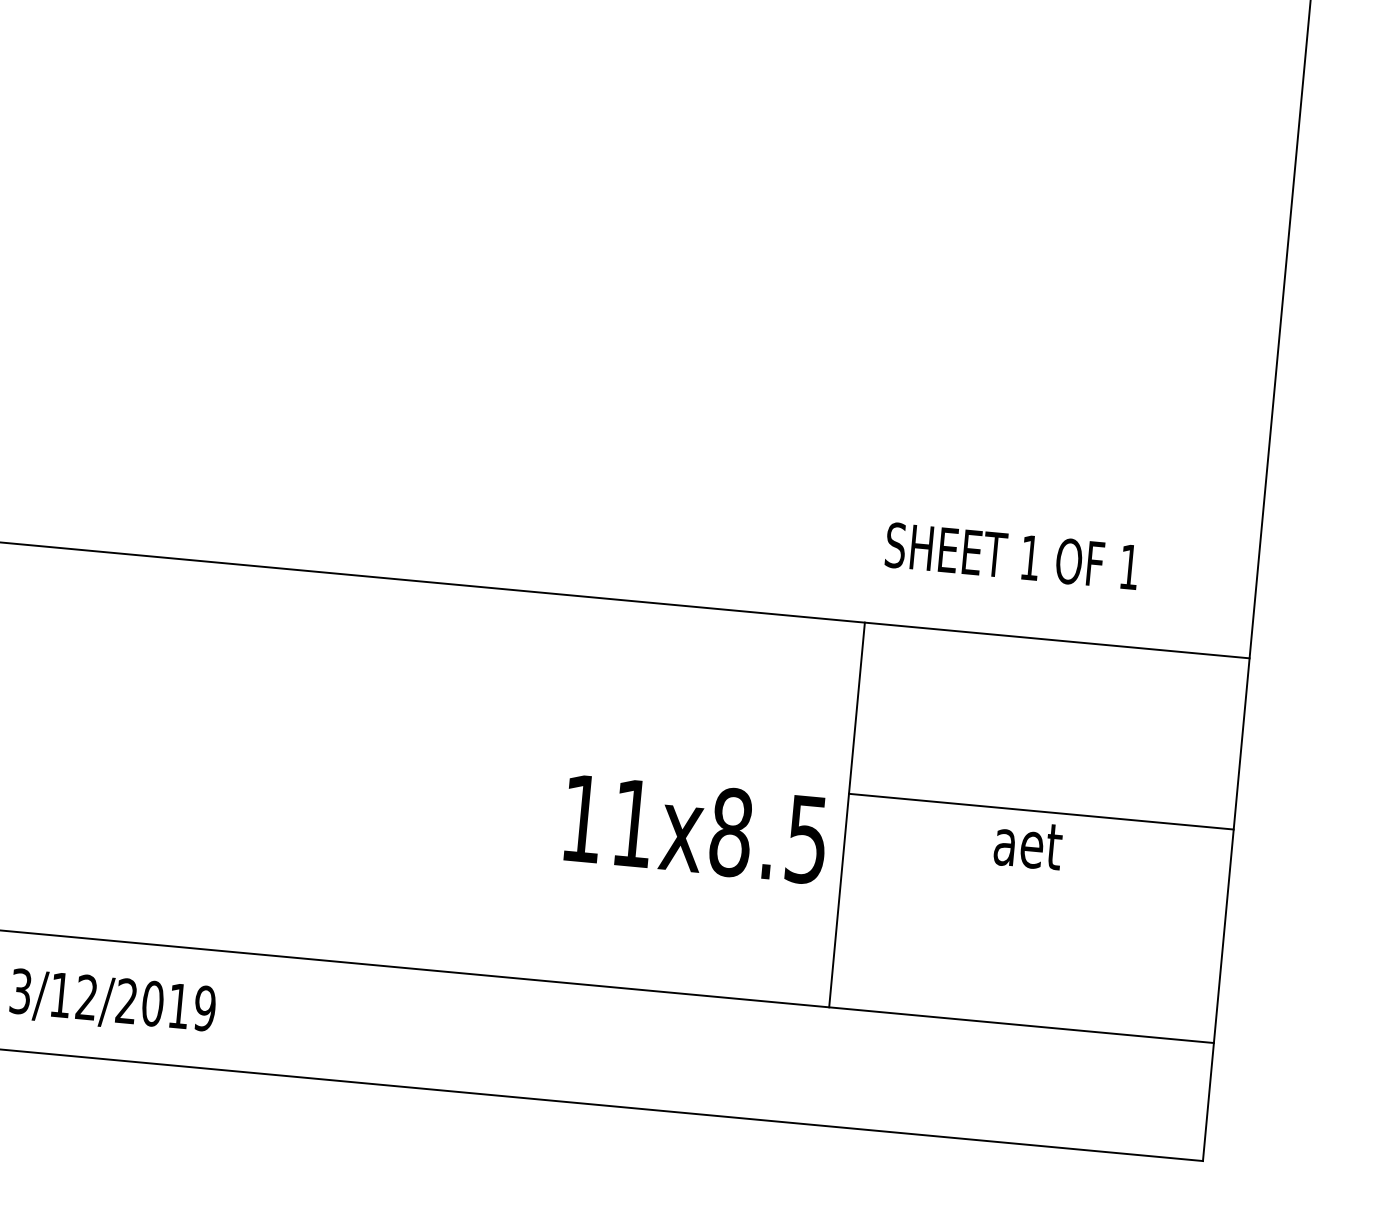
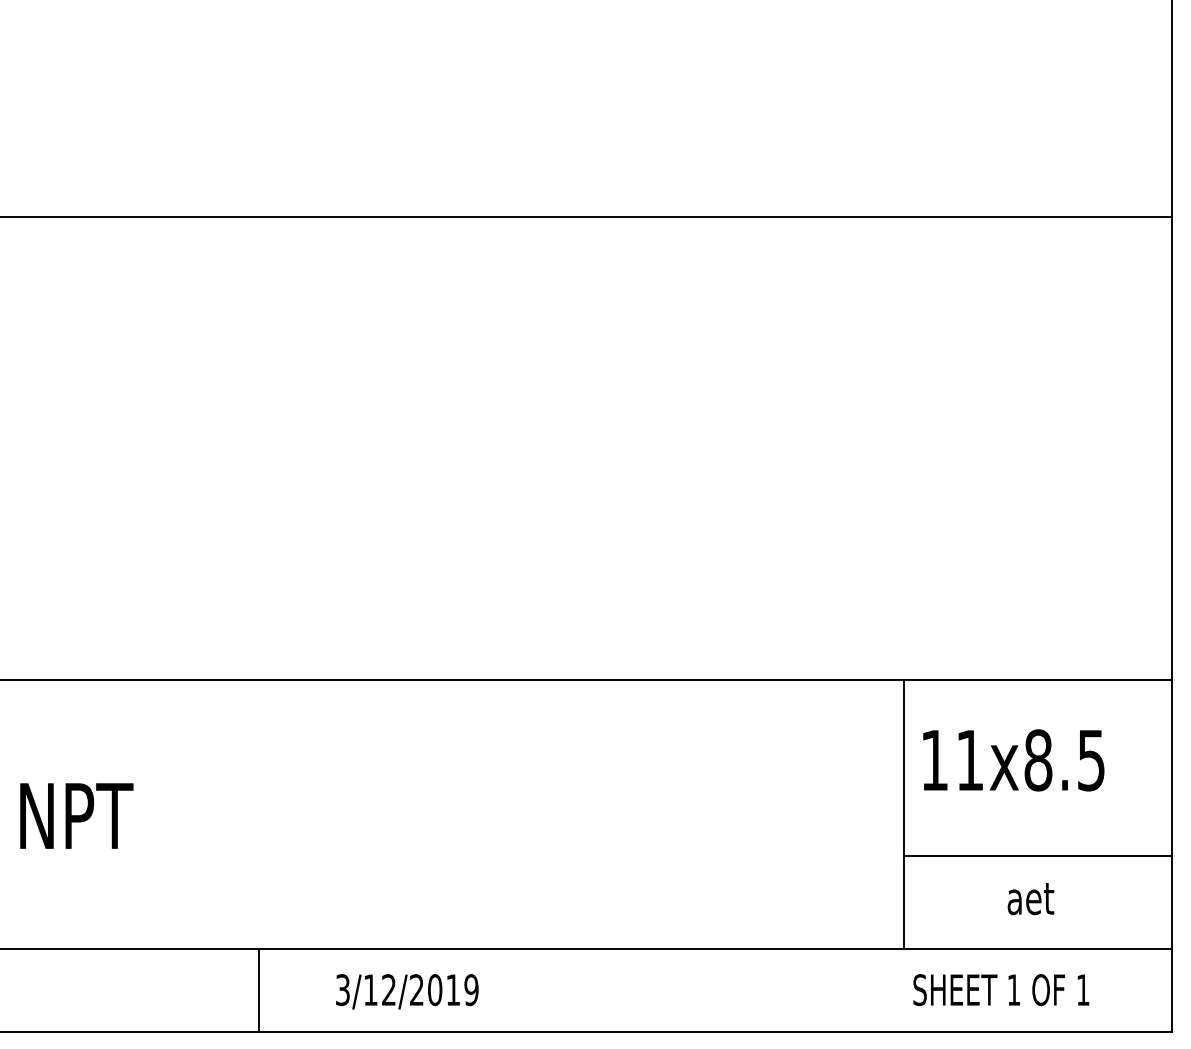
text: (1012, 556) -> (1001, 990), moved
line: (1040, 812) -> (1037, 856), moved
text: (695, 829) -> (1013, 760), moved
text: (1027, 845) -> (1030, 899), moved

